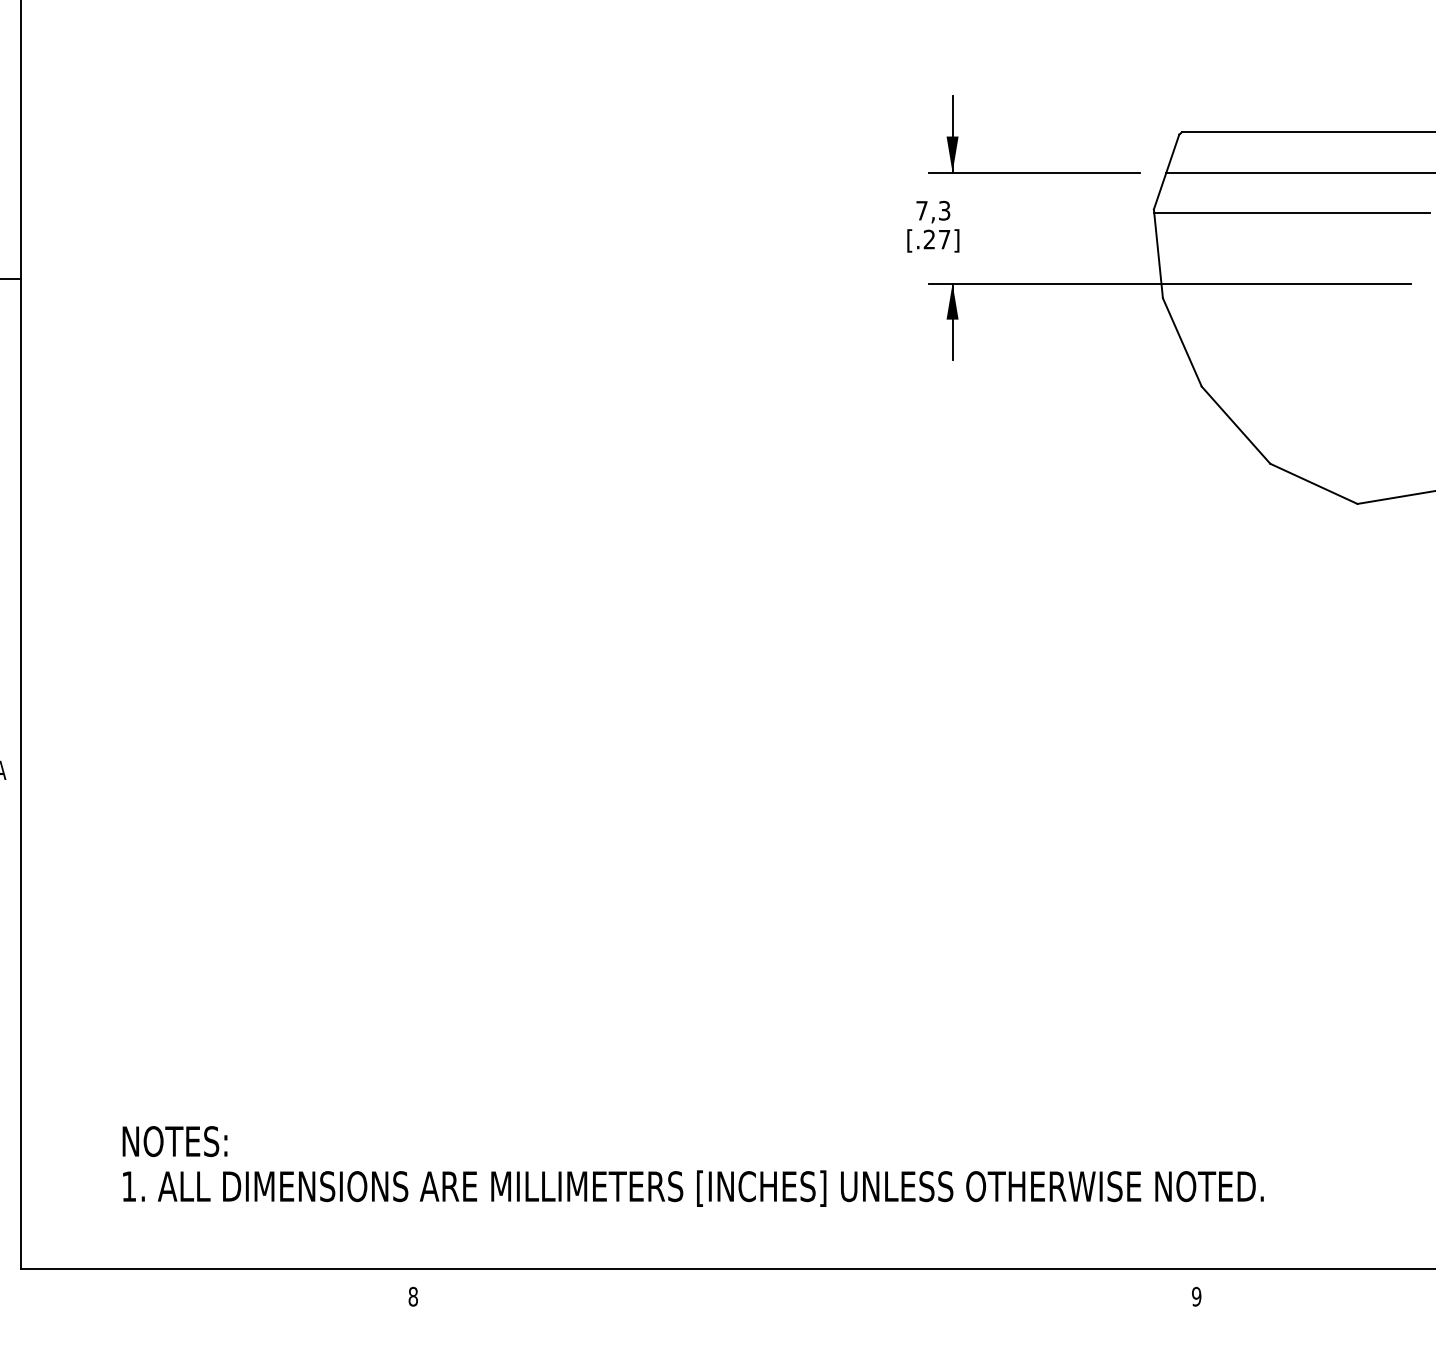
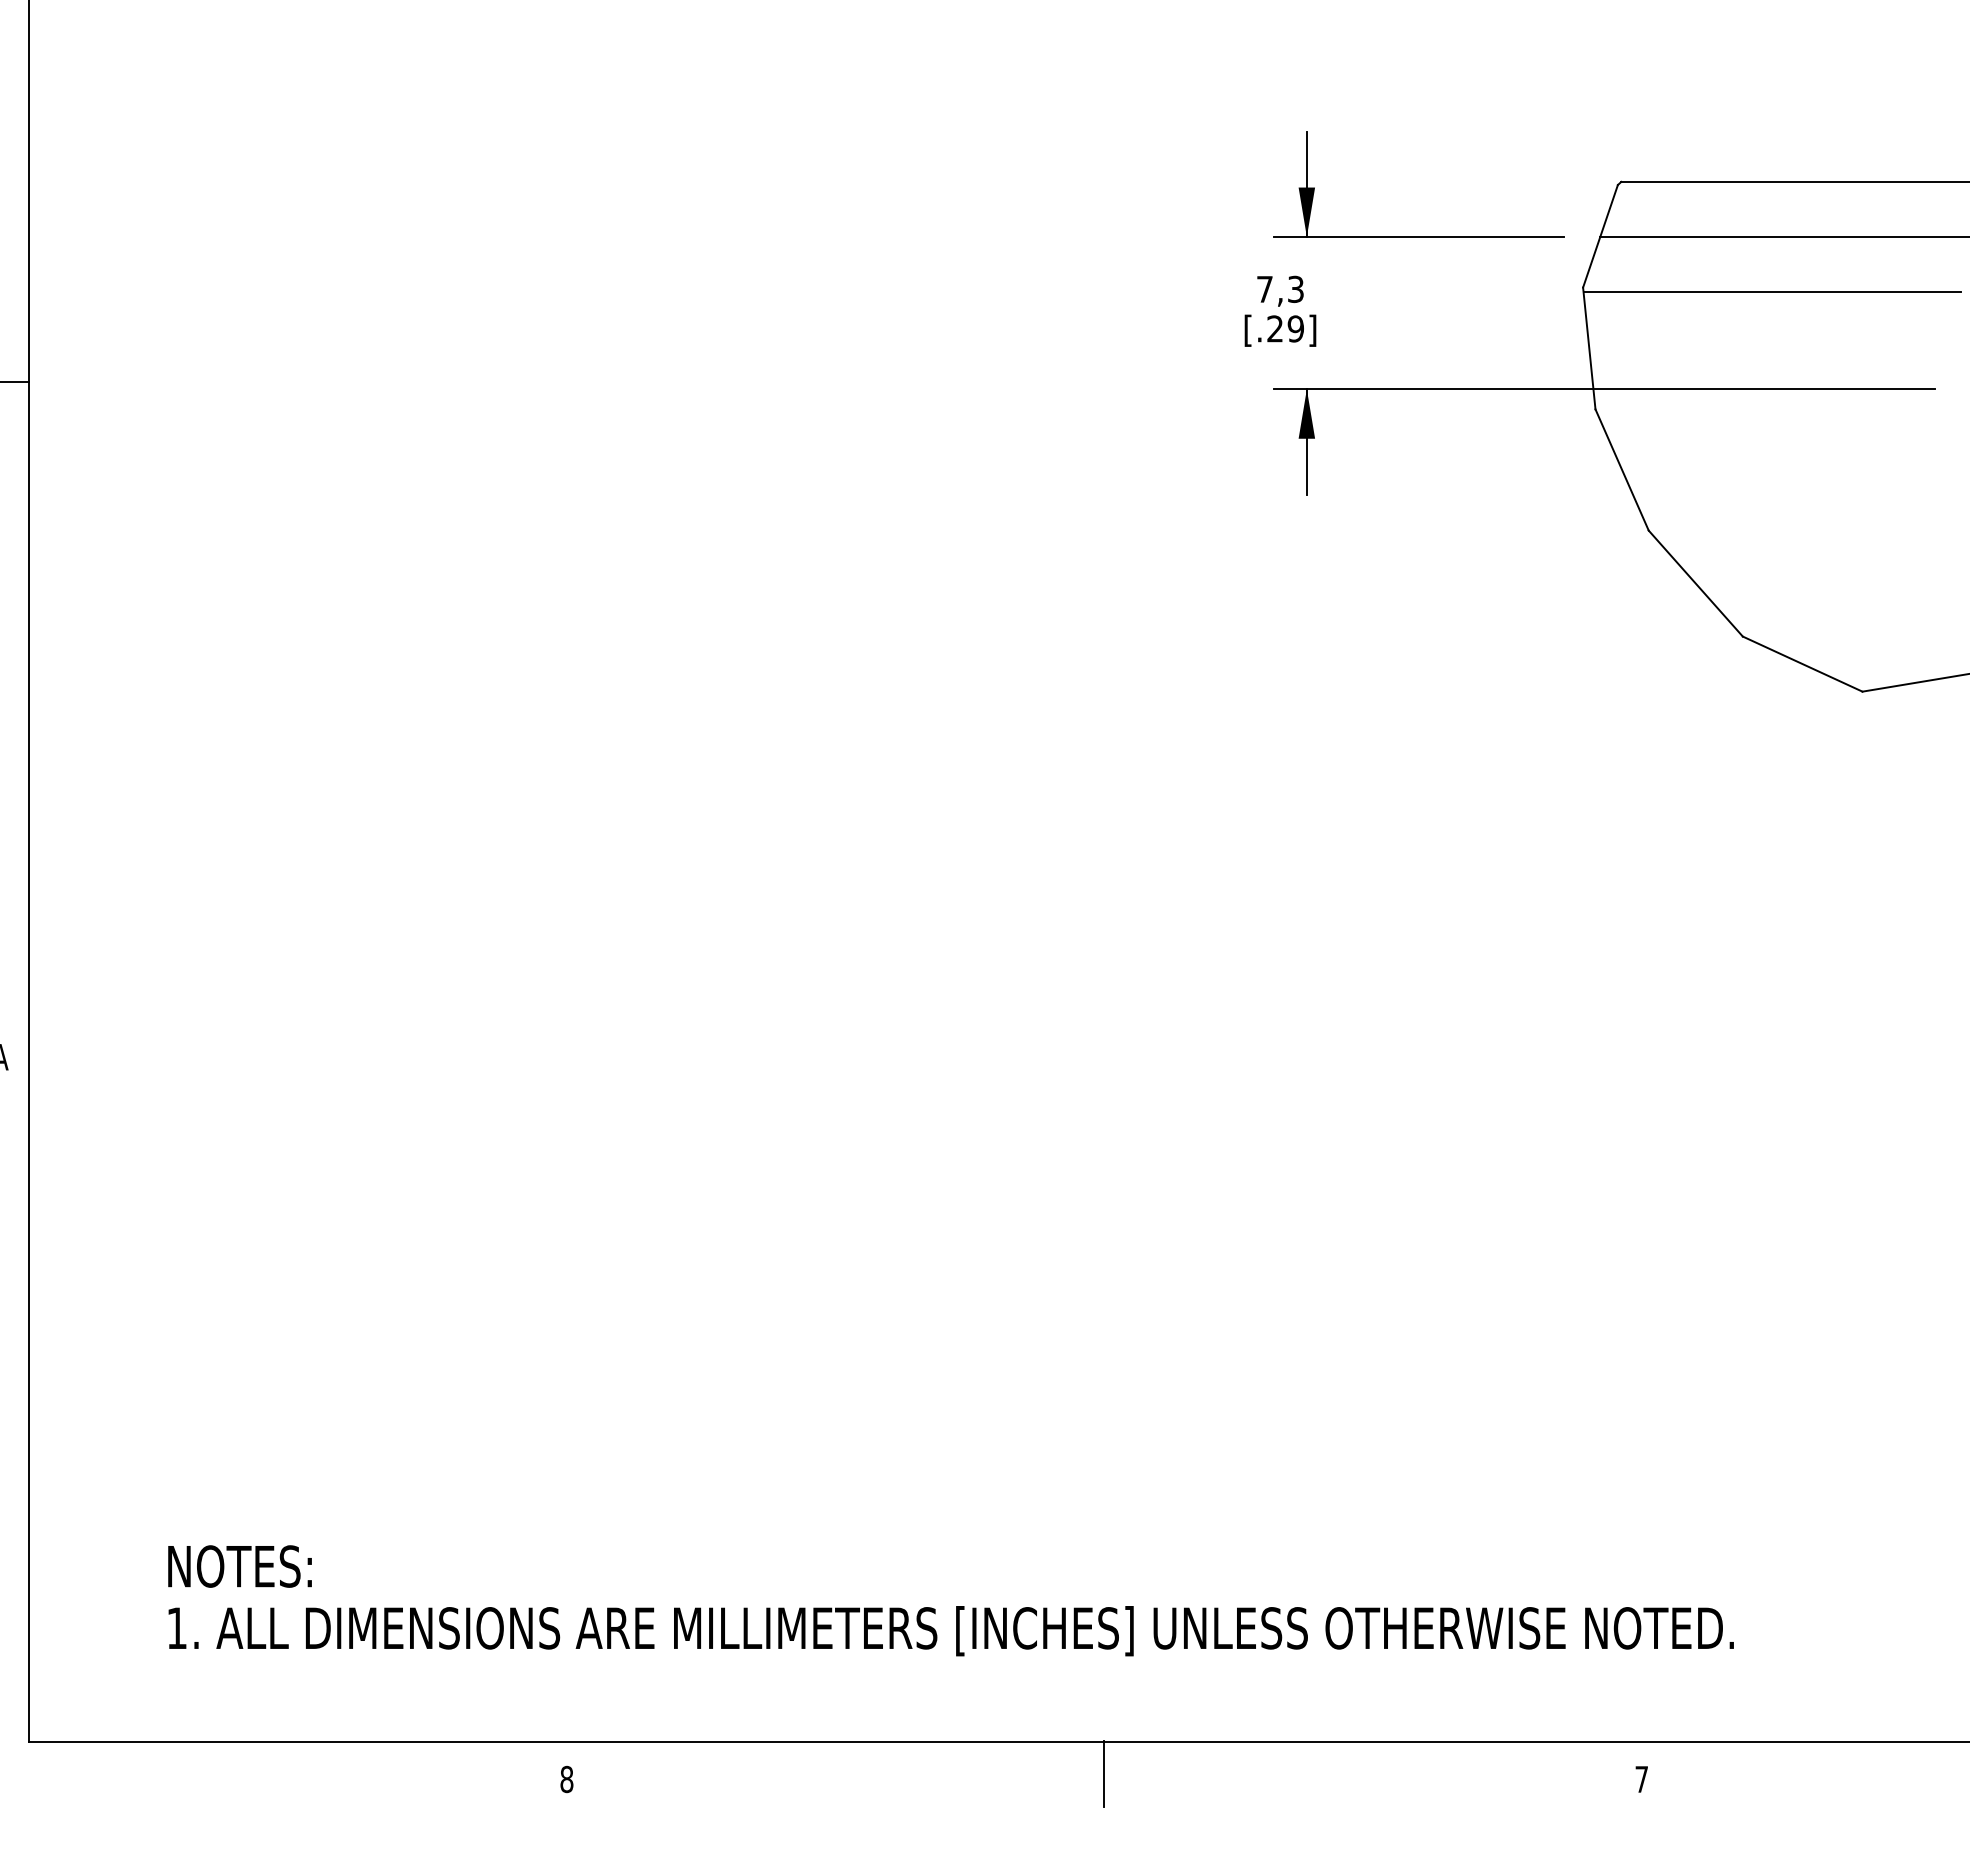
text: (944, 239) -> (1295, 328), [.27] -> [.29]
line: (804, 1293) -> (1103, 1774), added
text: (1196, 1296) -> (1641, 1779), 9 -> 7

